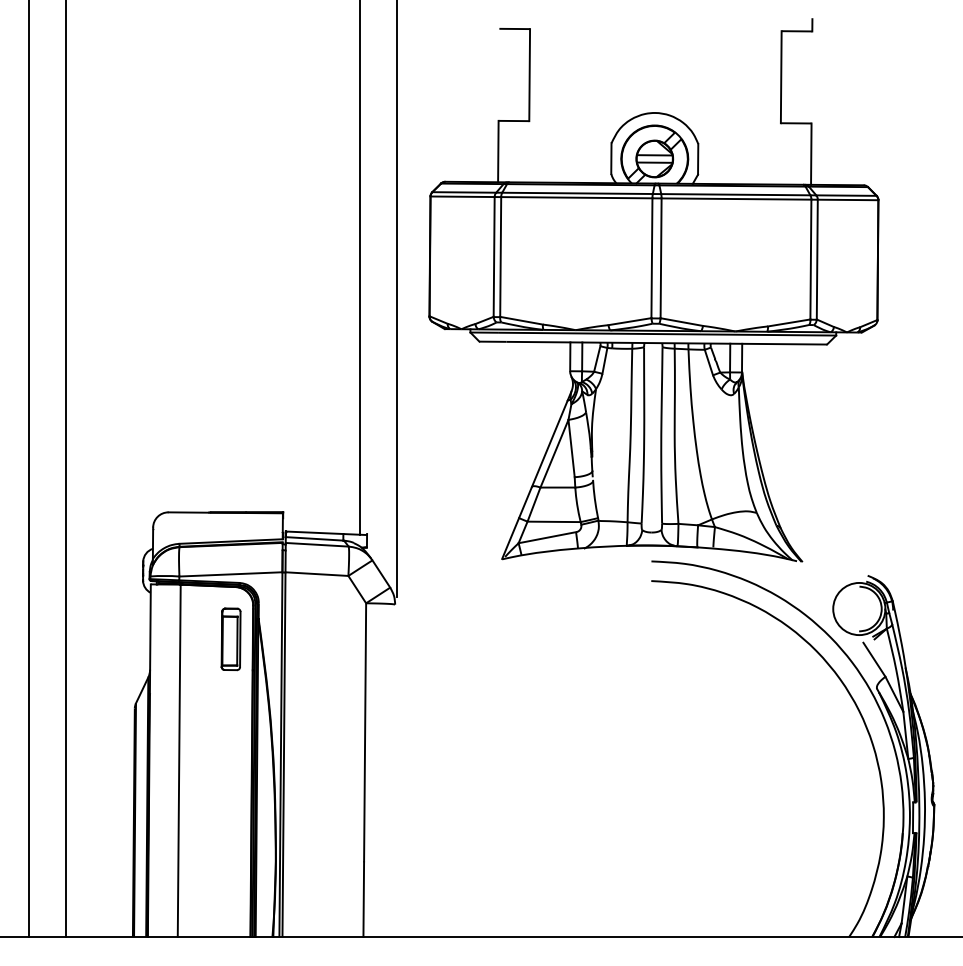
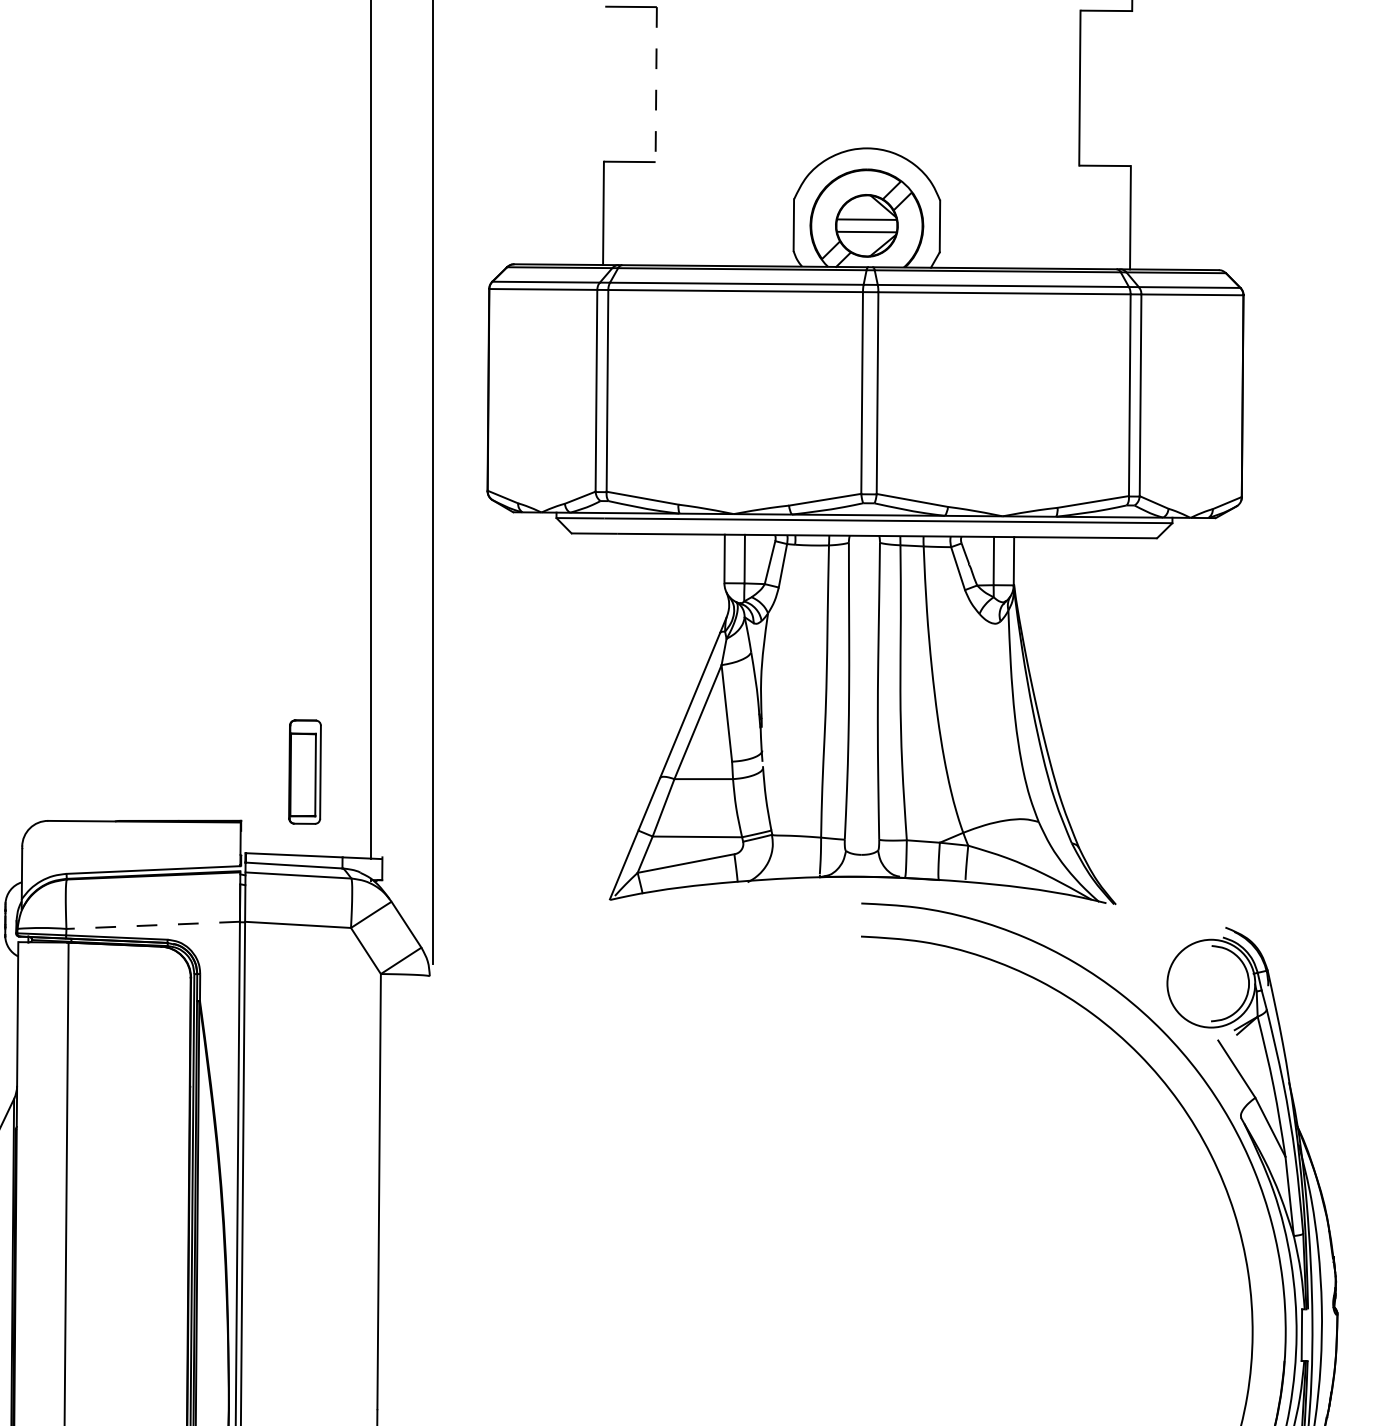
line: (529, 75) -> (655, 85), solid -> dashed
line: (230, 574) -> (152, 925), solid -> dashed
part: (230, 639) -> (304, 772), moved

